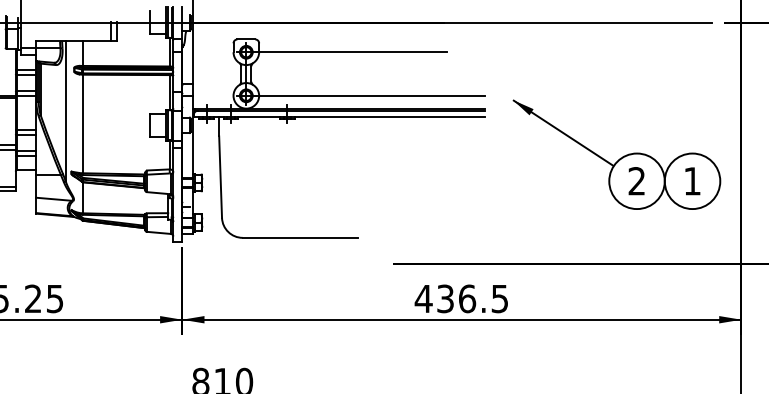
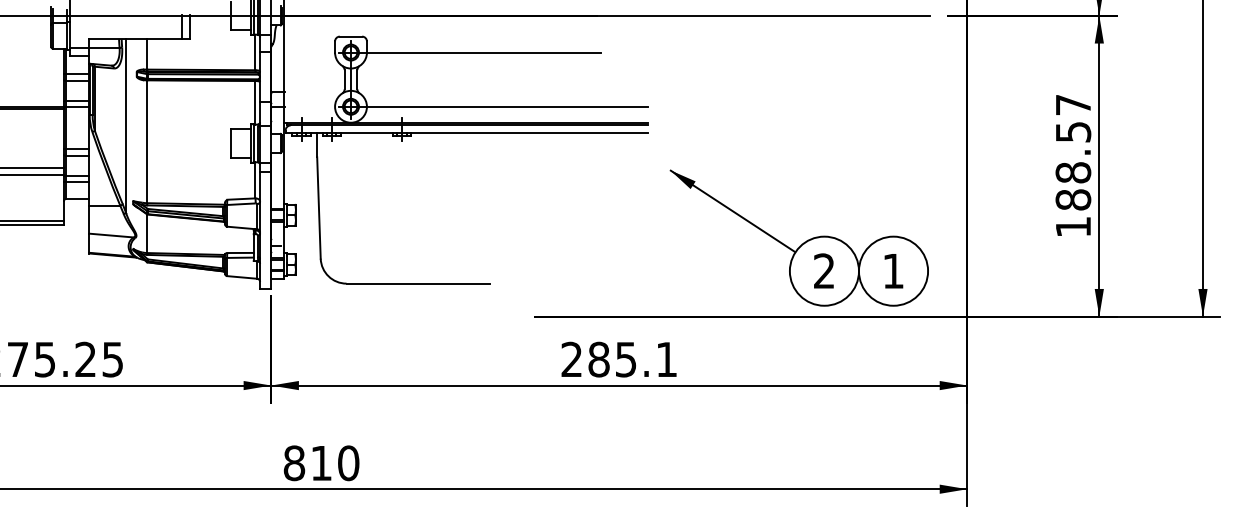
part: (620, 158) -> (803, 242), moved
text: (461, 298) -> (618, 359), 436.5 -> 285.1

